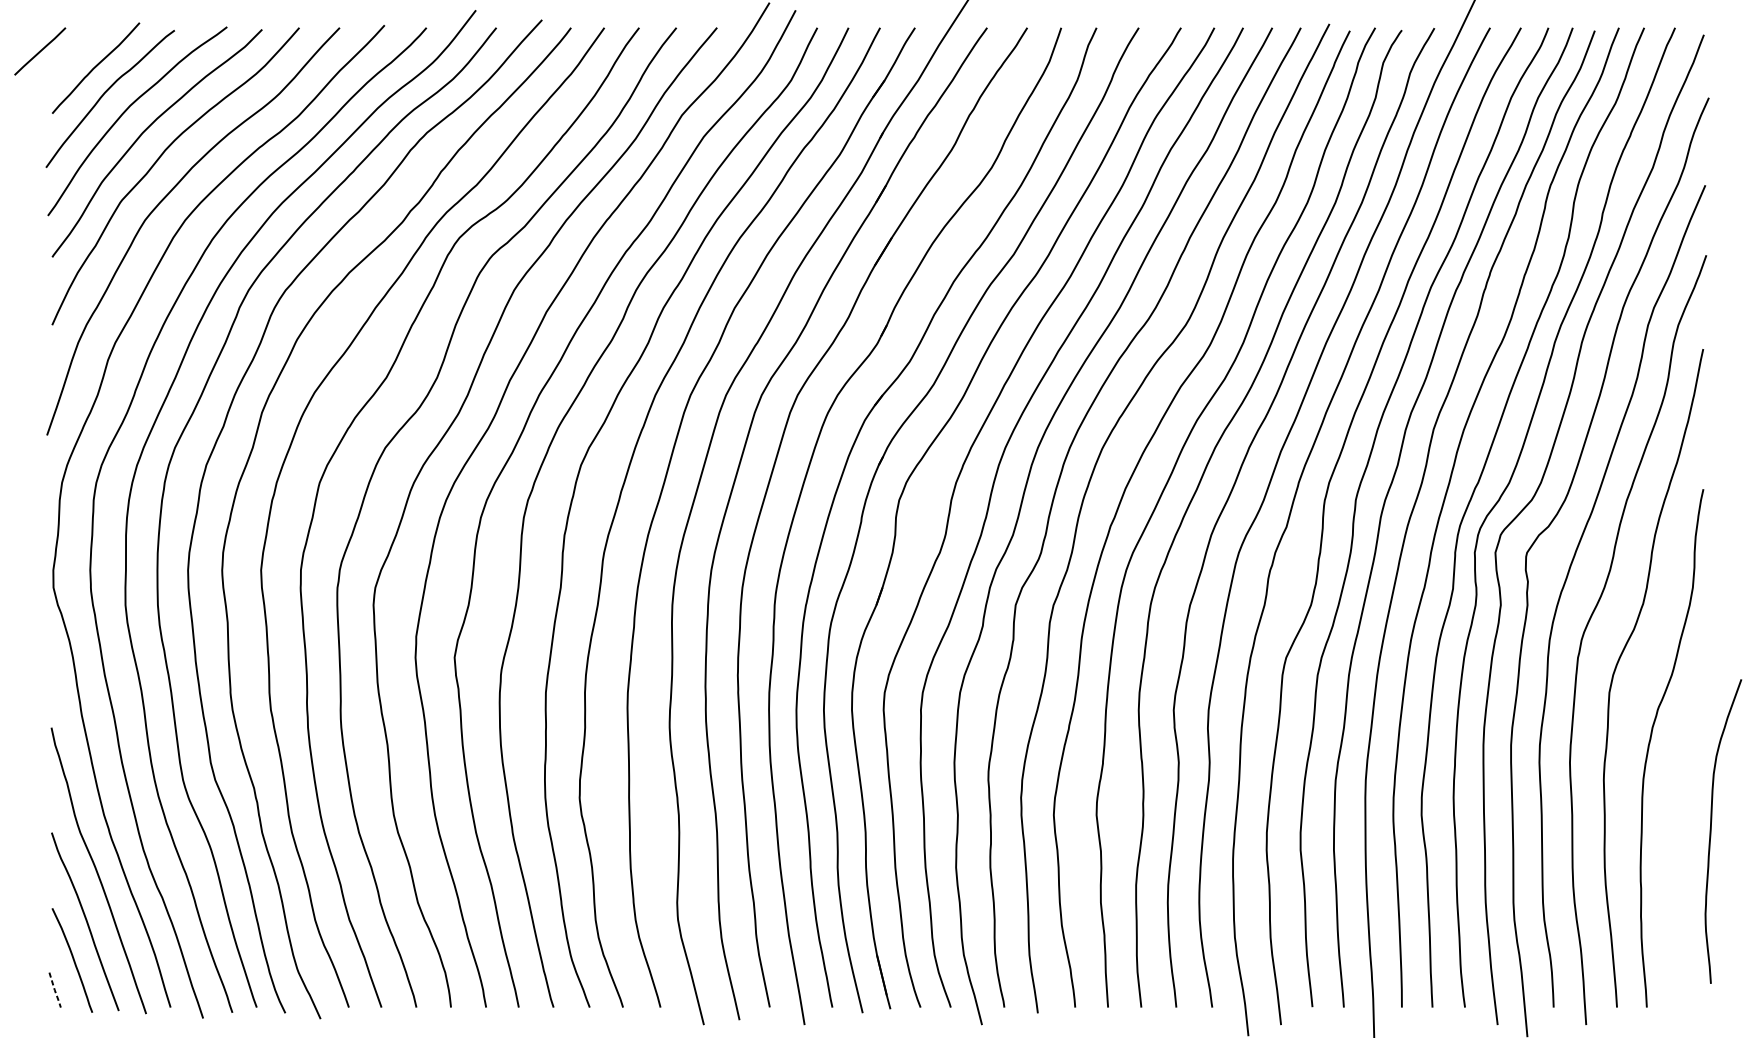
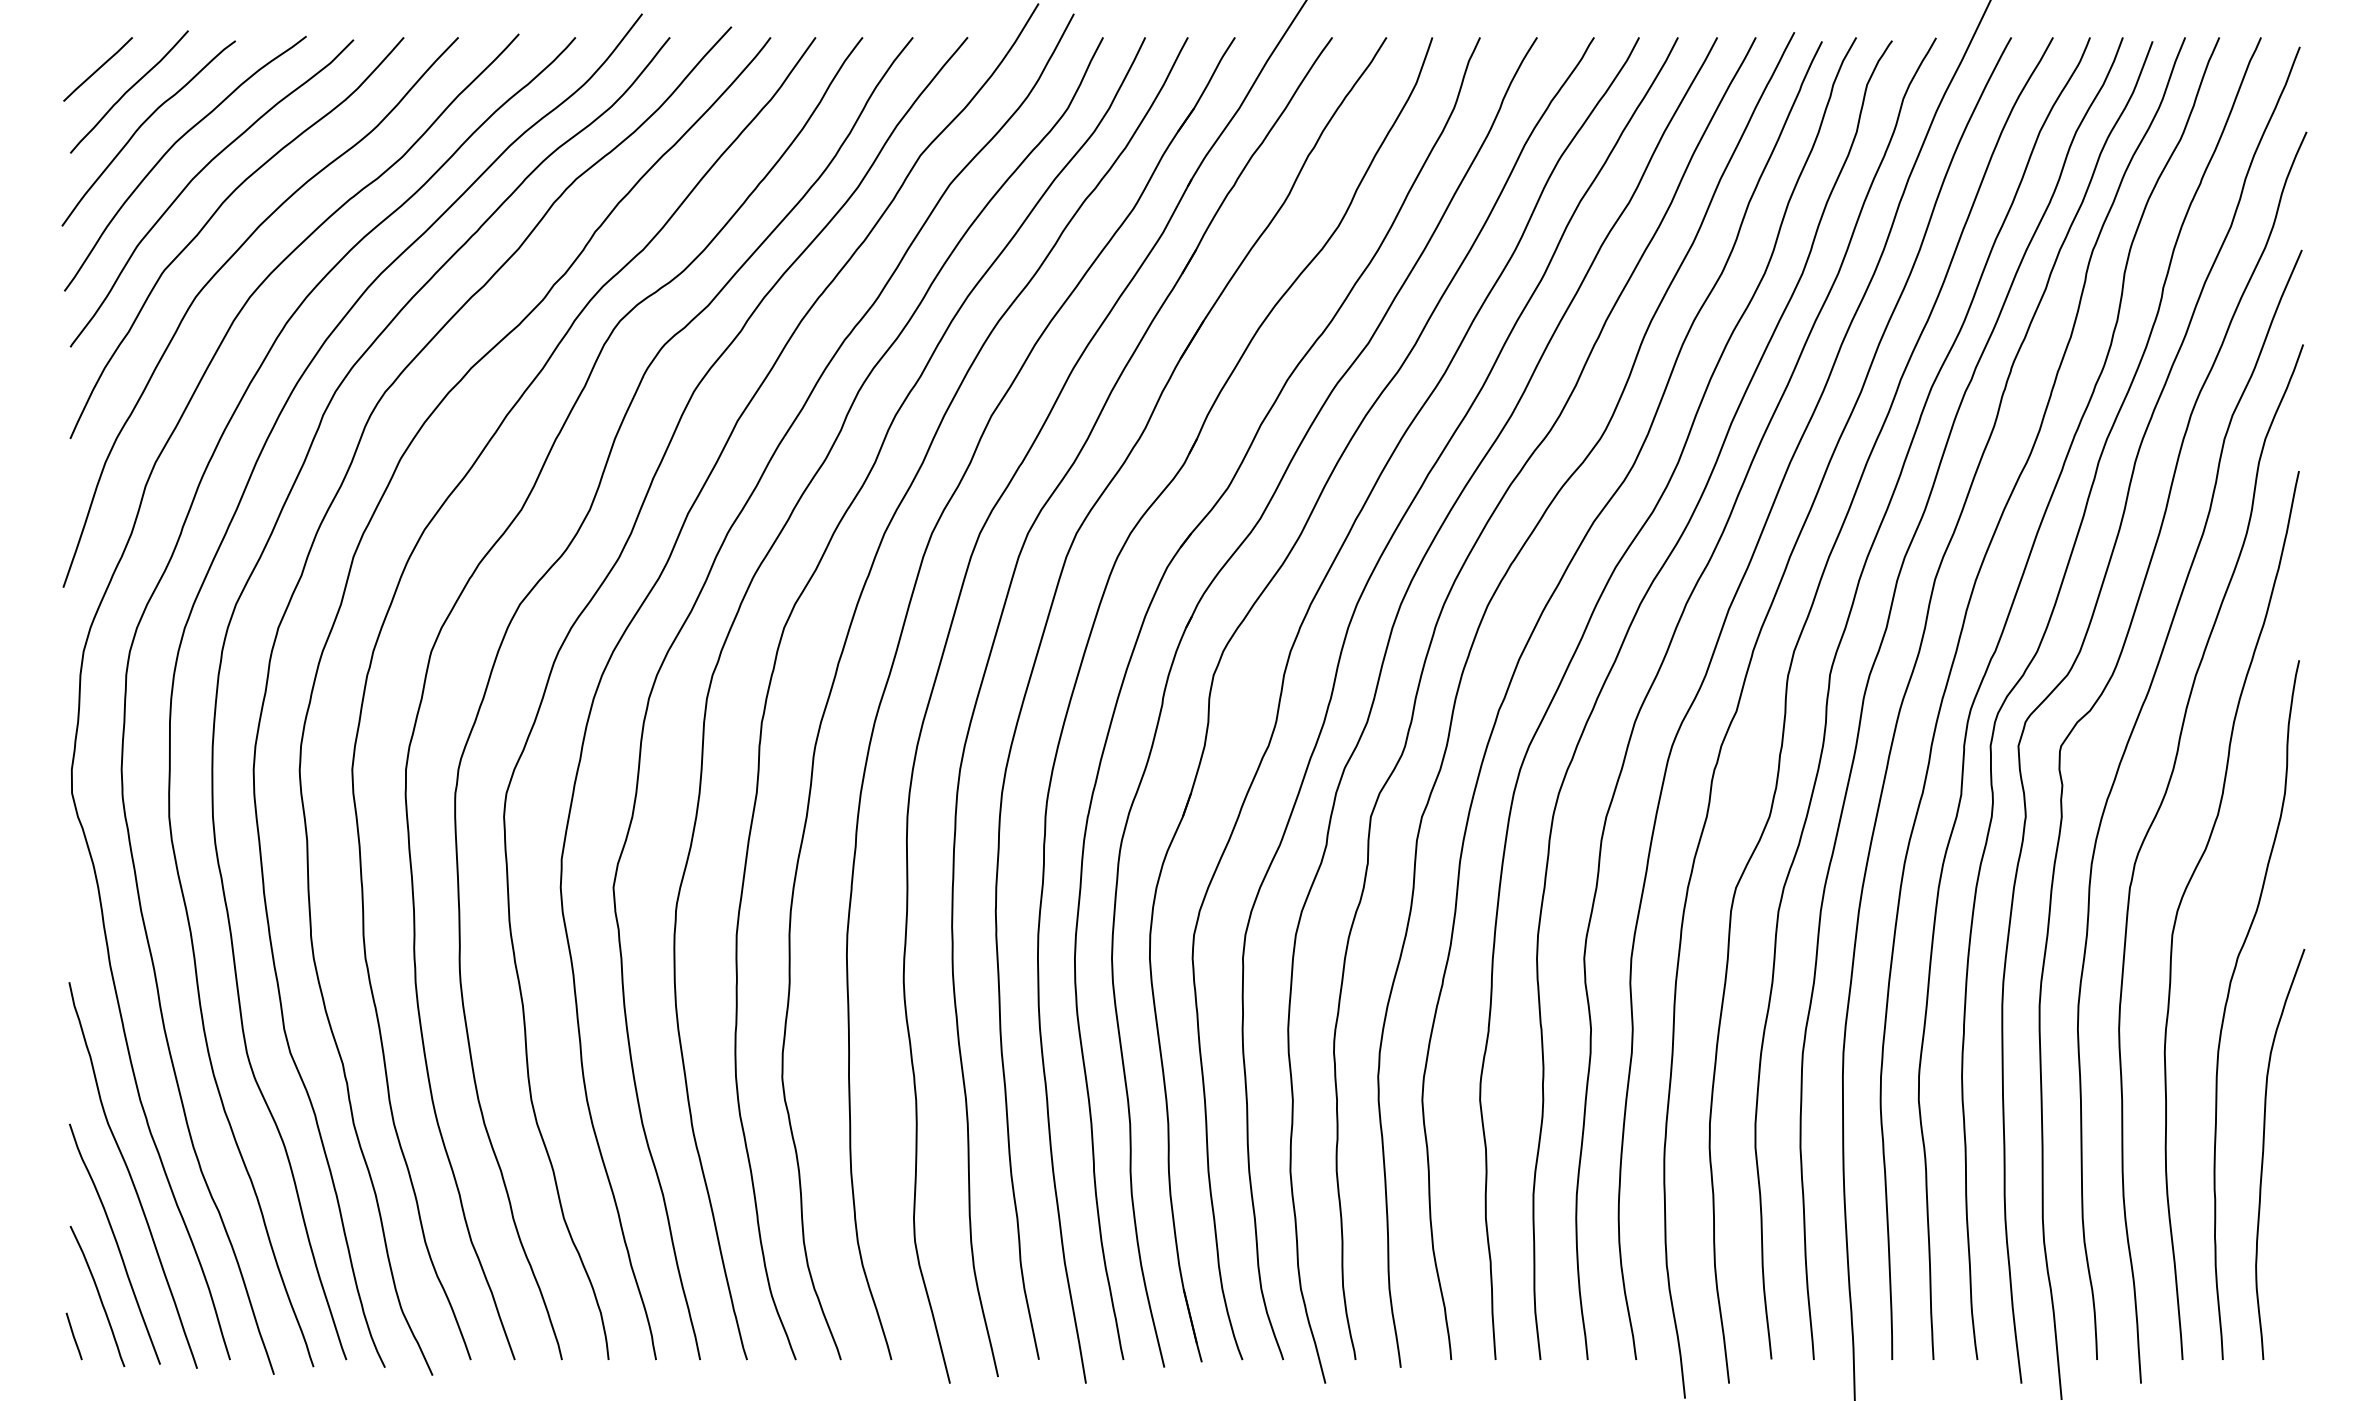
line: (39, 51) -> (97, 69), moved
curve: (1711, 829) -> (2264, 1151), moved
line: (55, 990) -> (74, 1337), dashed -> solid

